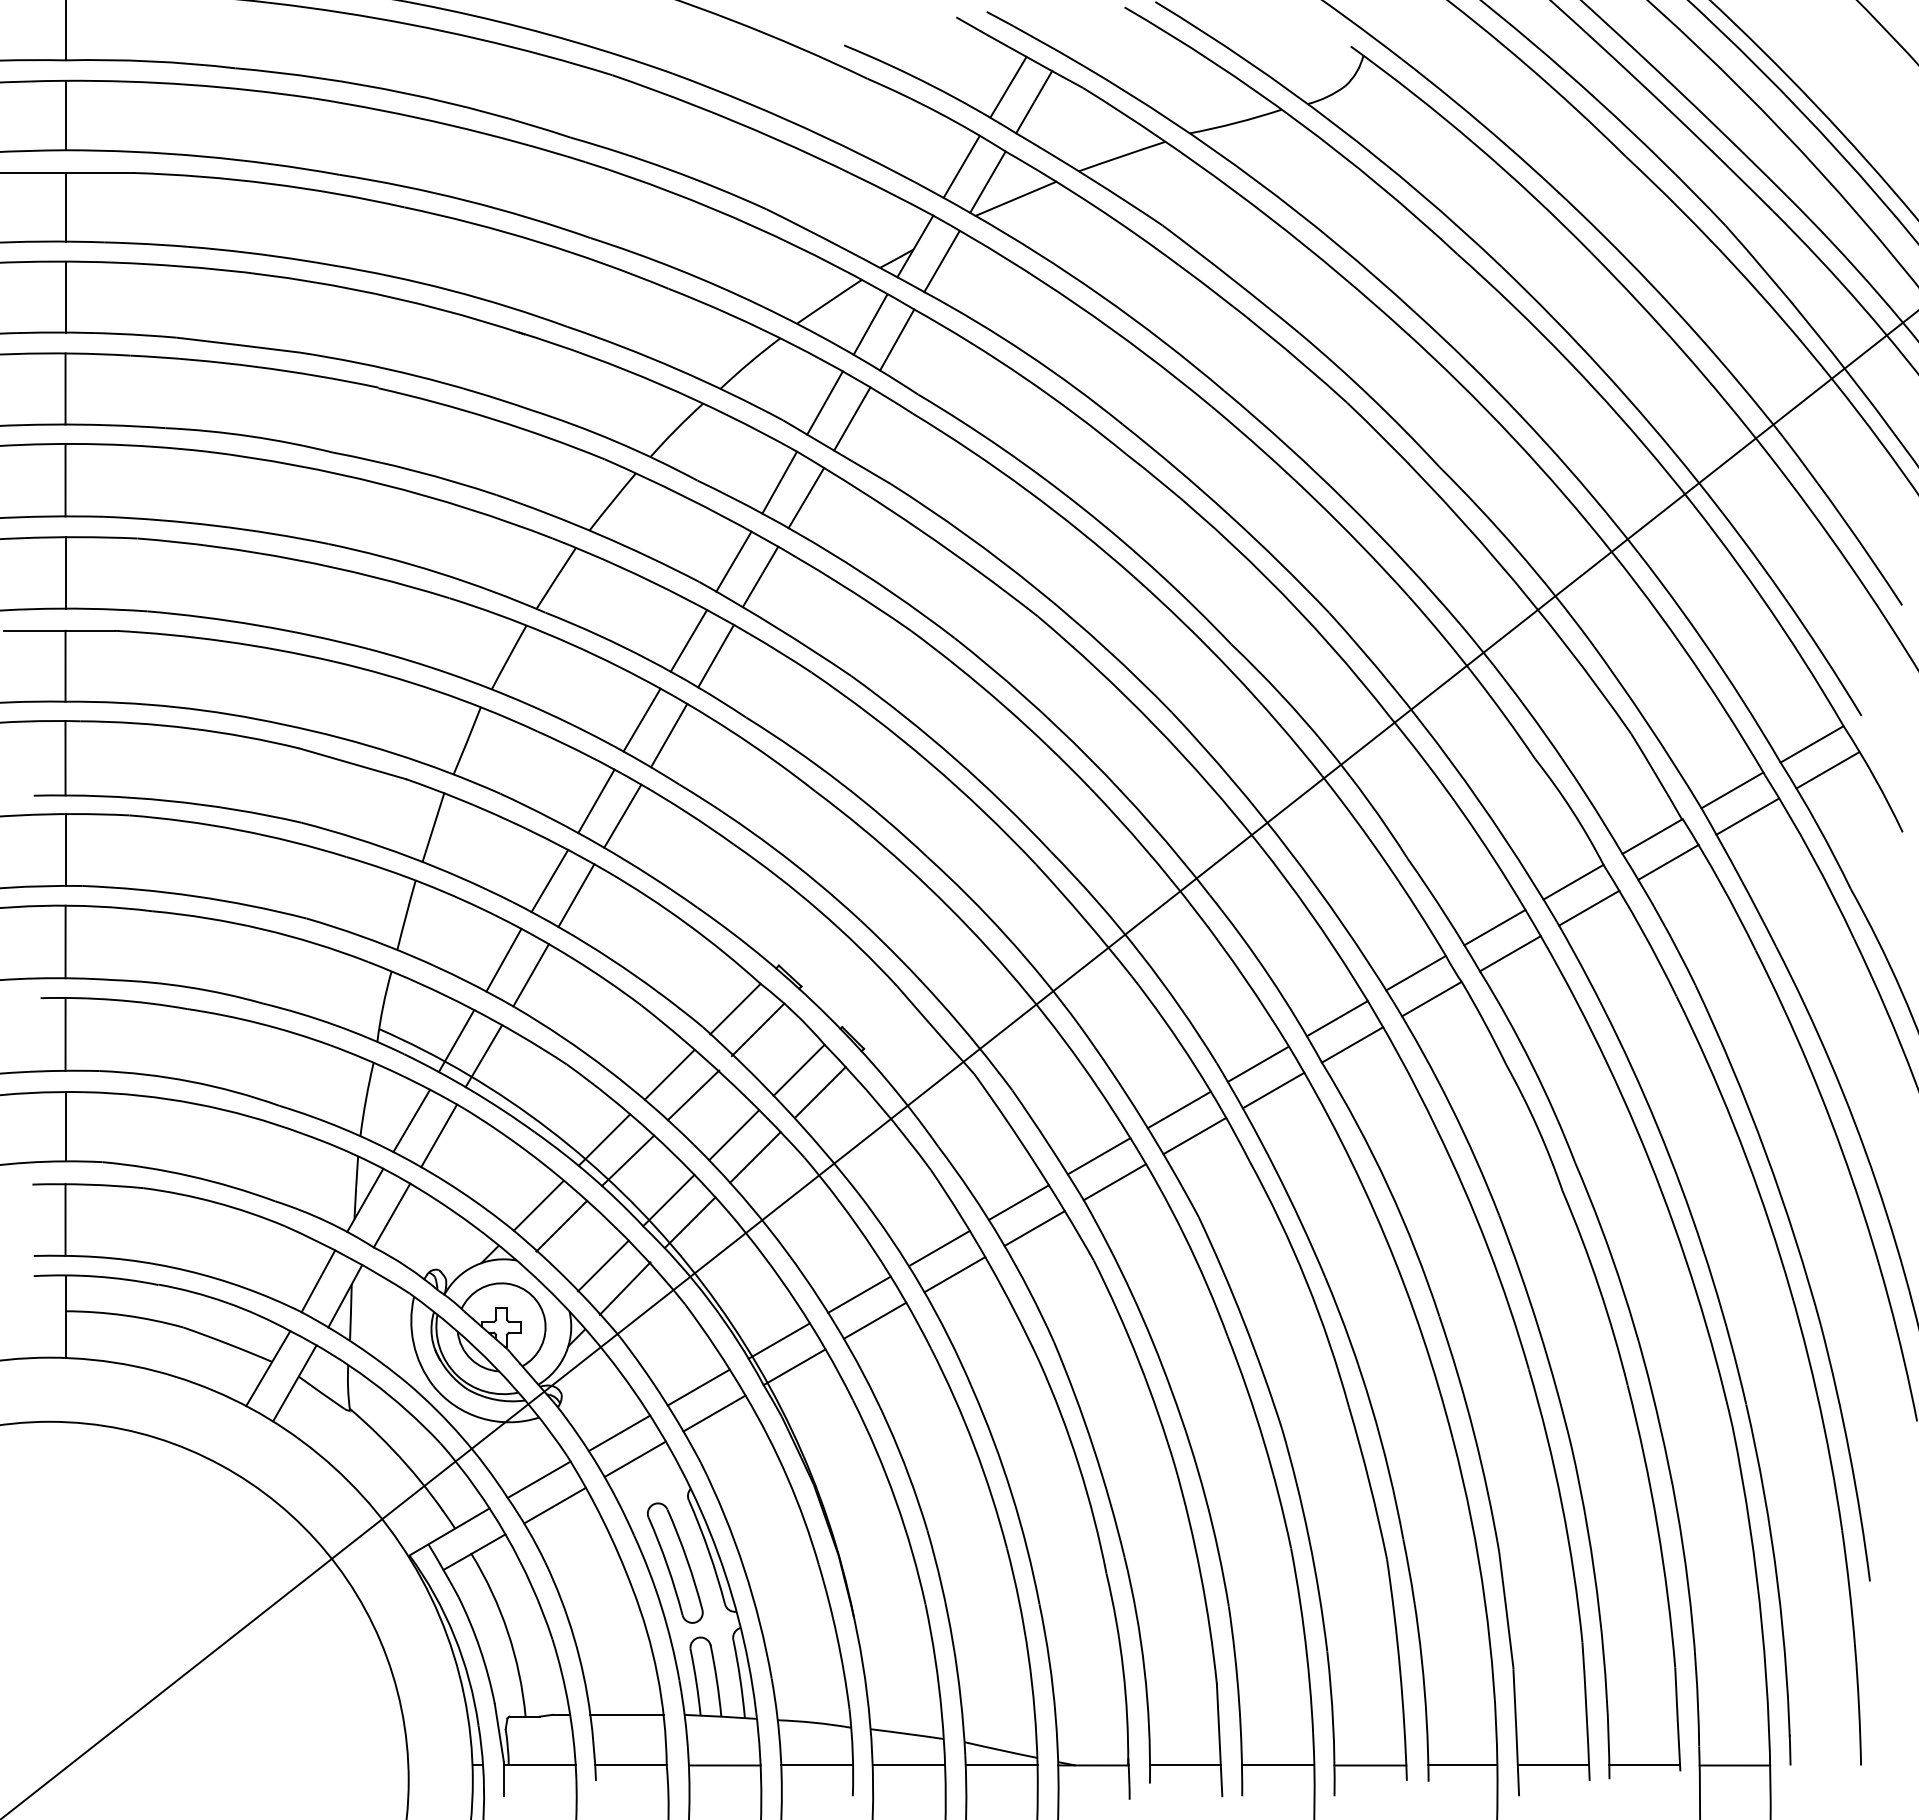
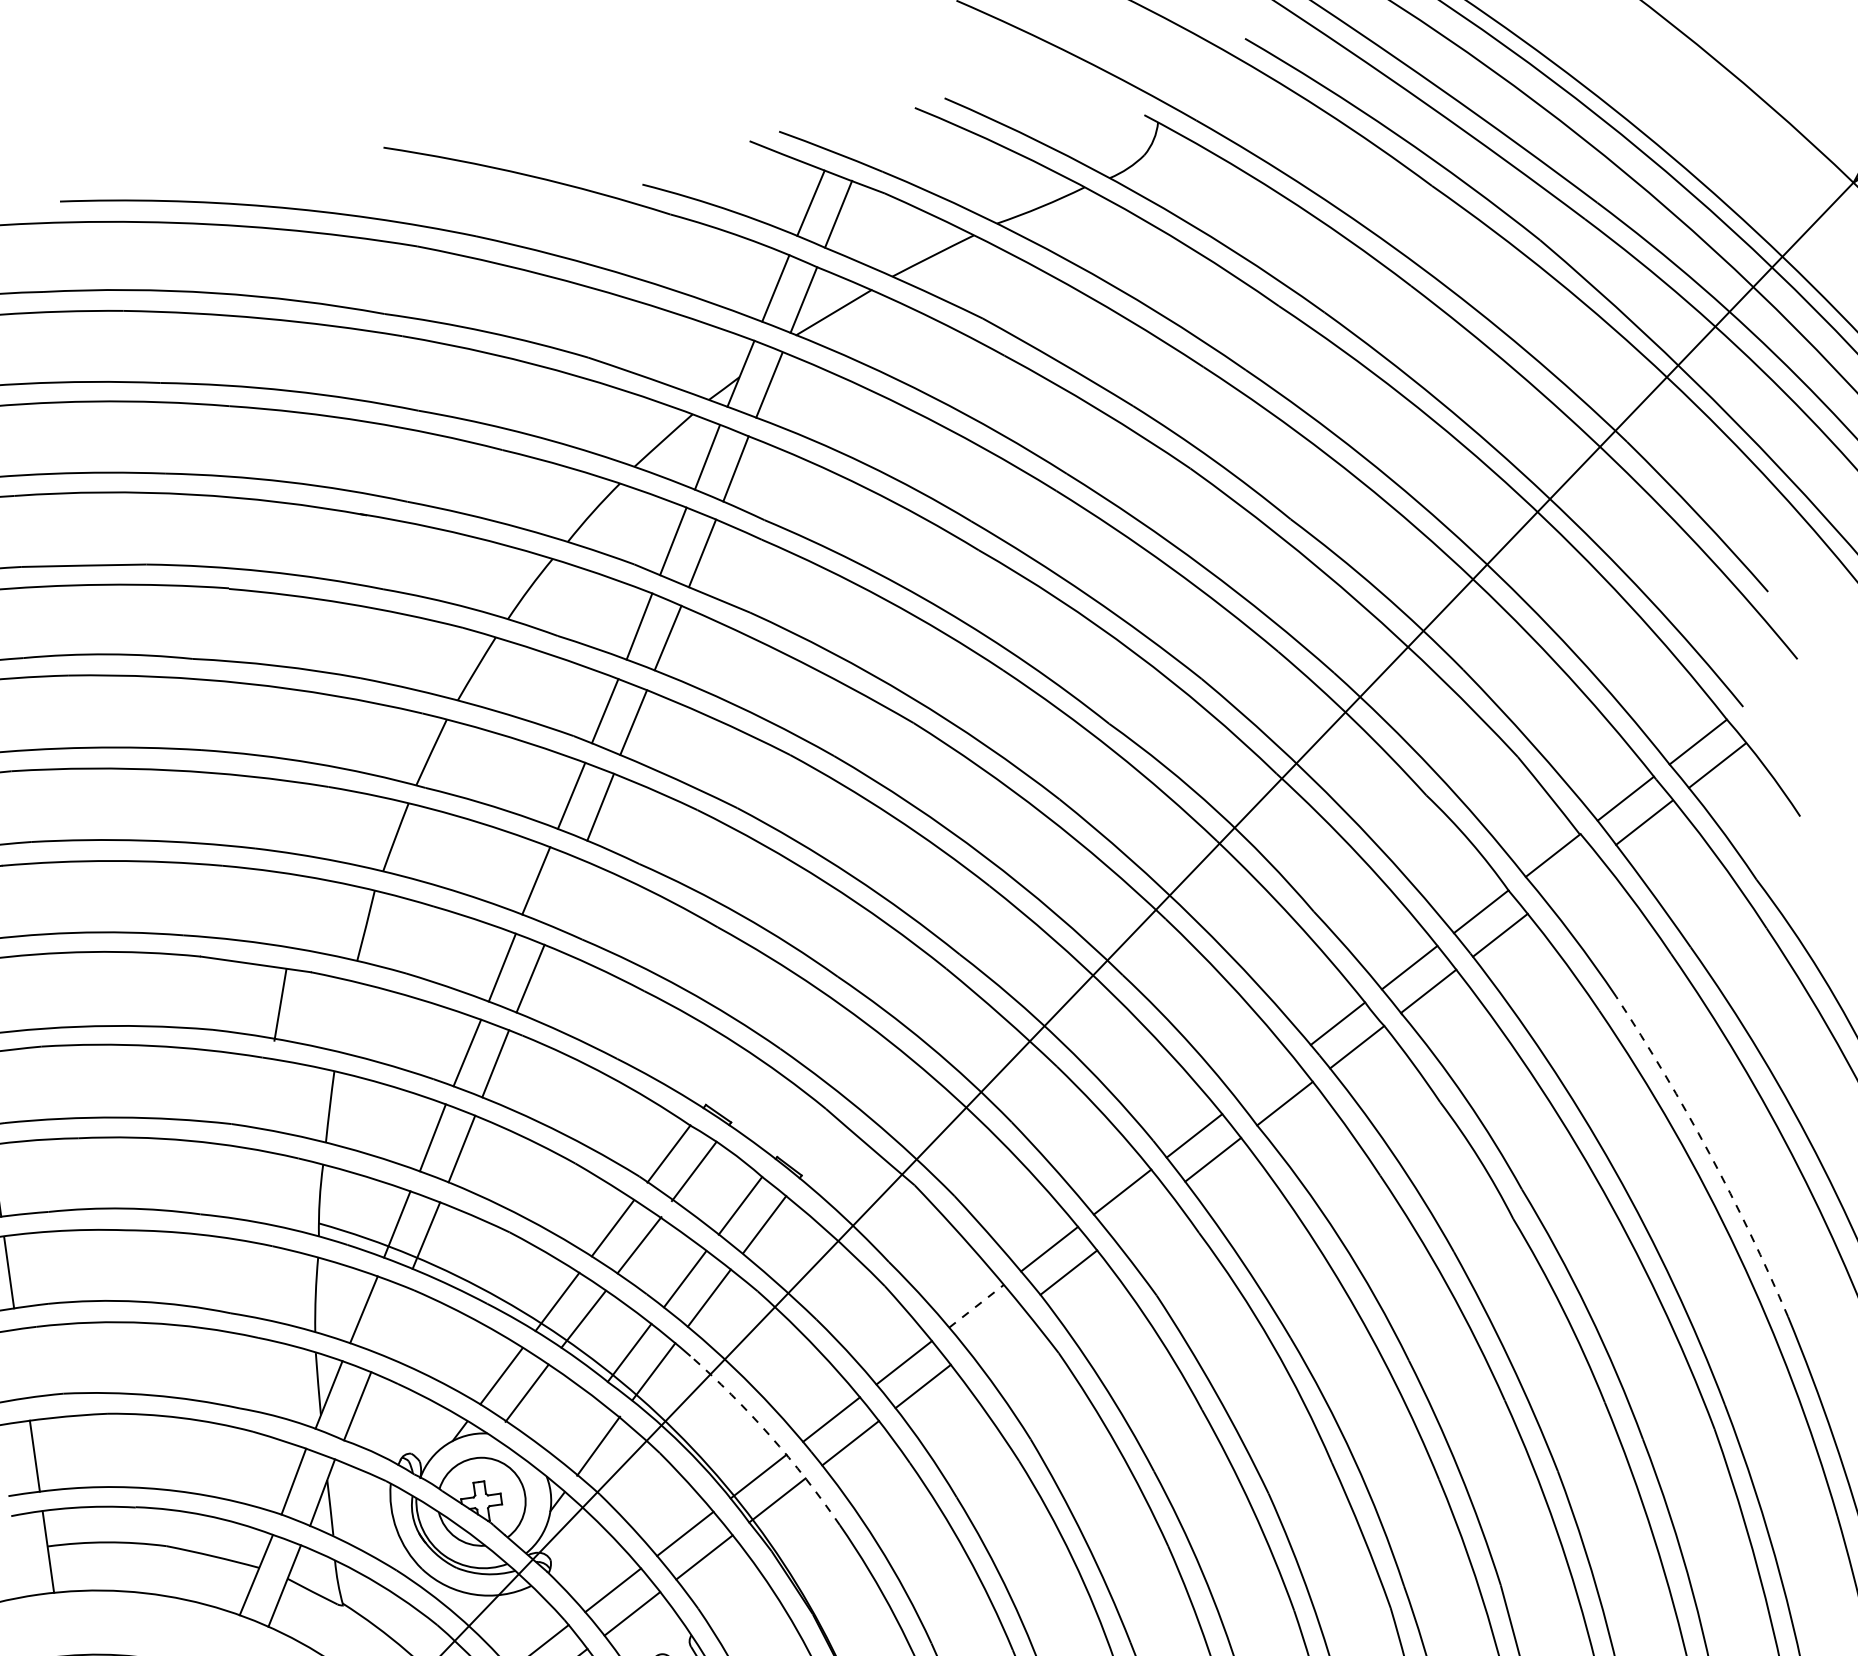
line: (669, 735) -> (565, 892), removed
line: (433, 827) -> (280, 1005), moved
line: (1668, 861) -> (1572, 878), removed
line: (1336, 1018) -> (1265, 1079), removed
line: (65, 1126) -> (21, 1363), removed
line: (439, 1135) -> (393, 1320), removed
line: (1194, 1135) -> (1141, 1215), removed
arc: (1765, 1152) -> (1708, 1152), solid -> dashed
line: (1018, 1202) -> (976, 1306), solid -> dashed
line: (1034, 1228) -> (995, 1329), removed
line: (603, 1265) -> (573, 1426), removed
arc: (796, 1302) -> (770, 1436), solid -> dashed

